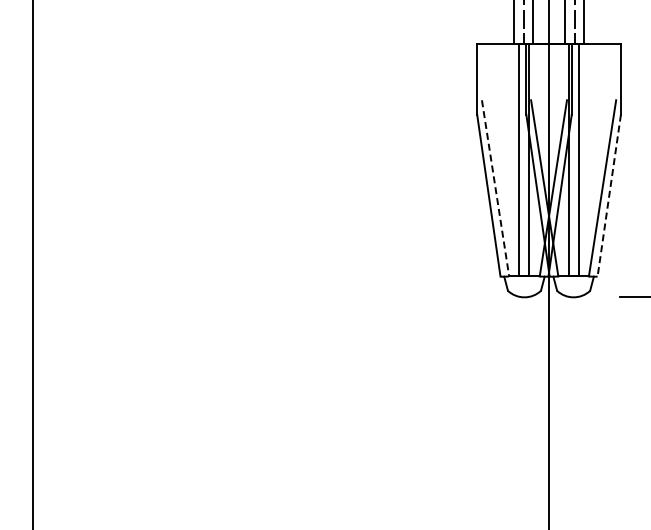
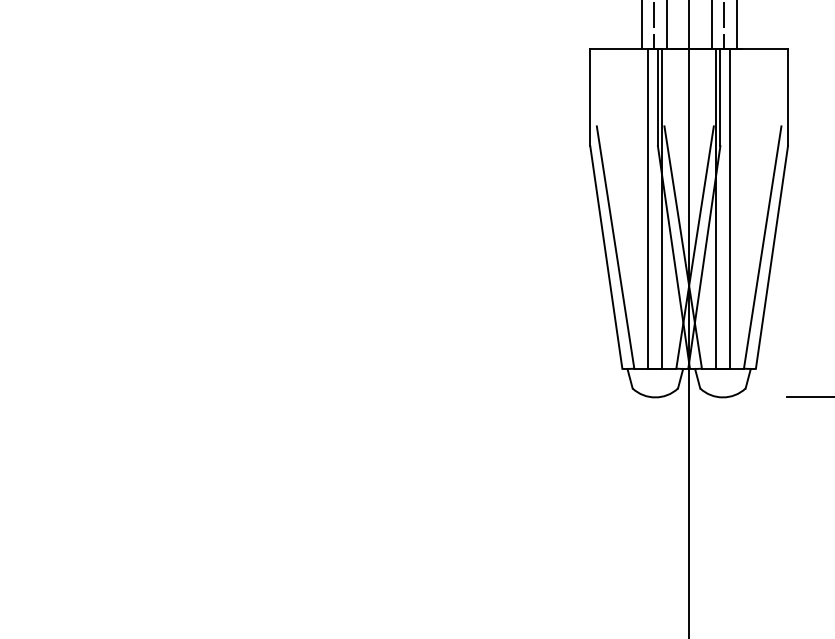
line: (495, 188) -> (615, 247), dashed -> solid
line: (609, 195) -> (772, 257), dashed -> solid

